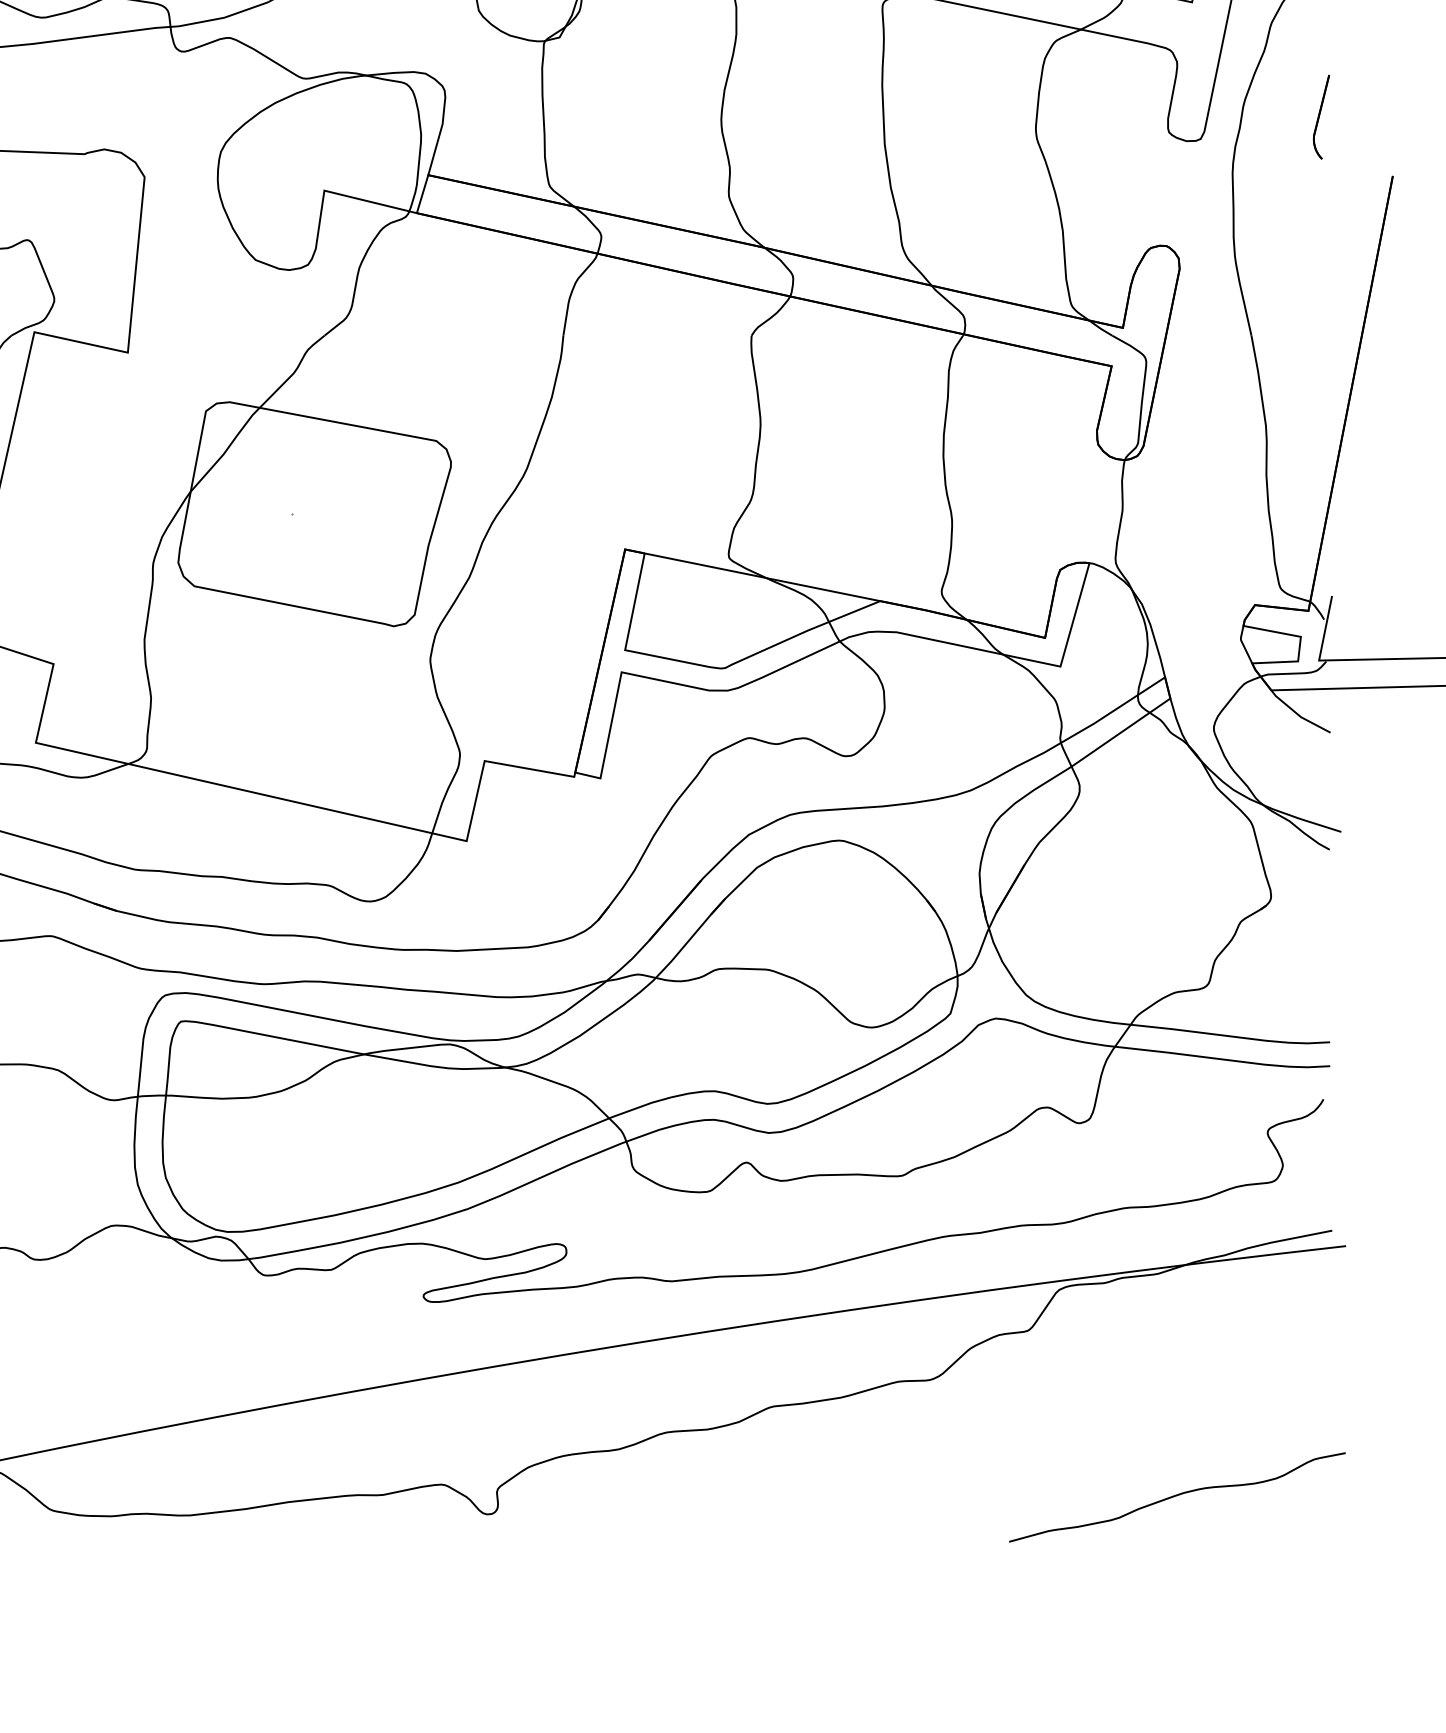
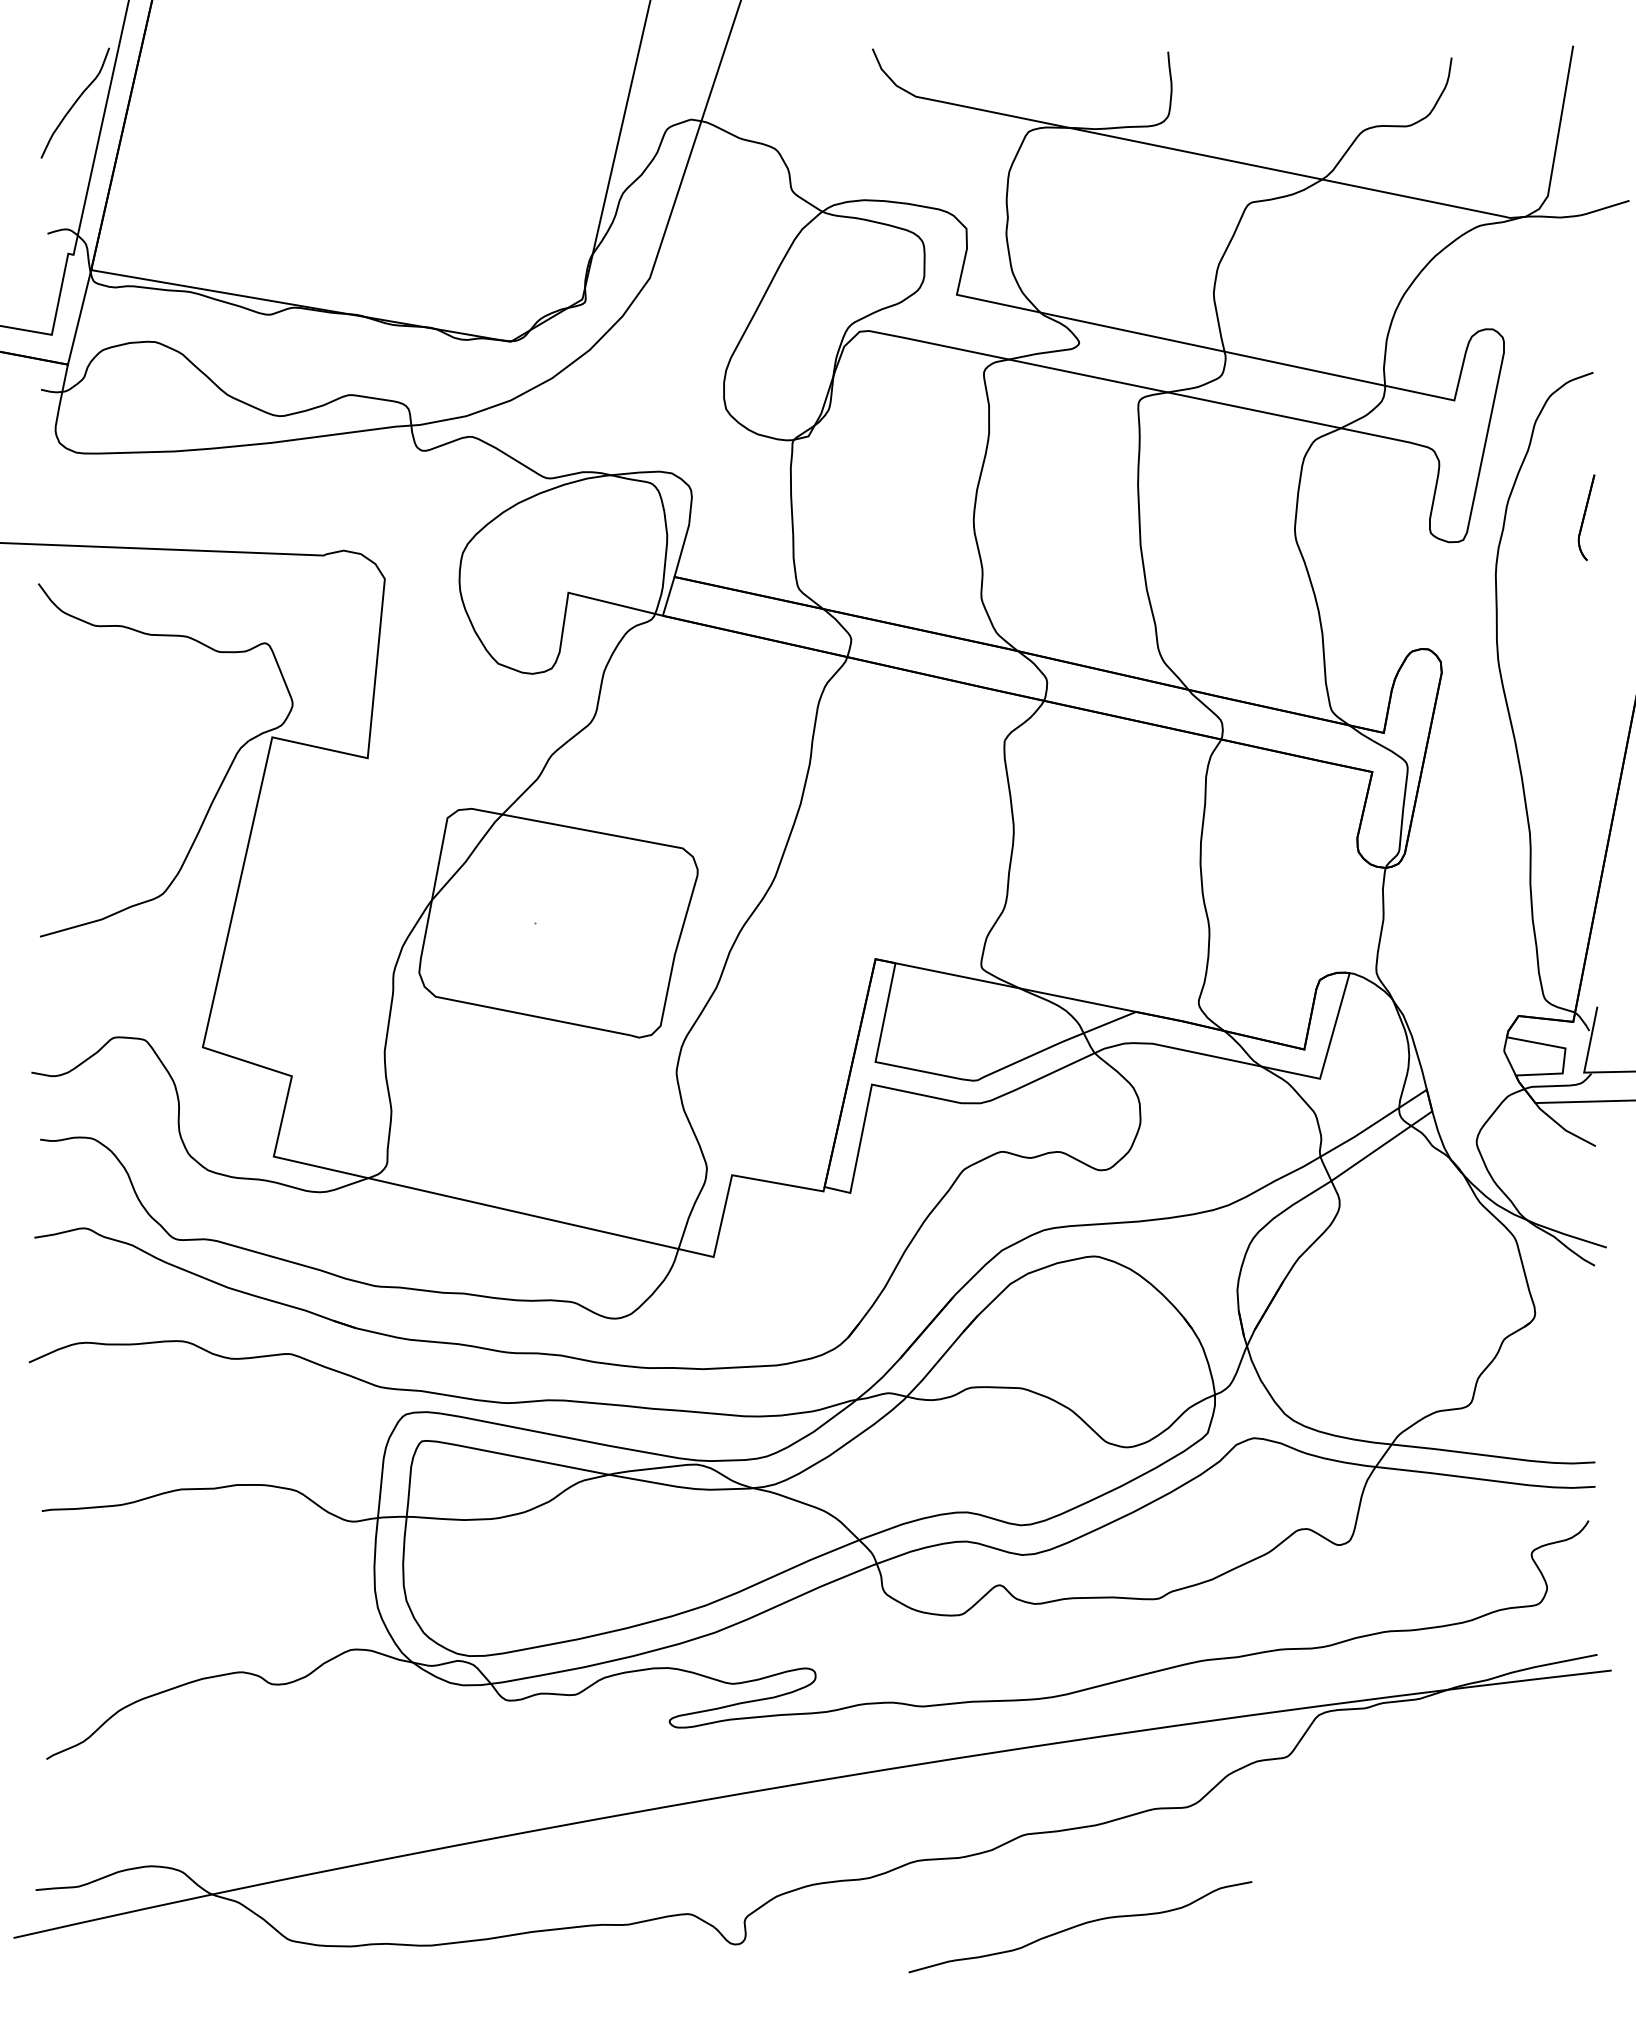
curve: (1176, 1496) -> (1079, 1926), moved

